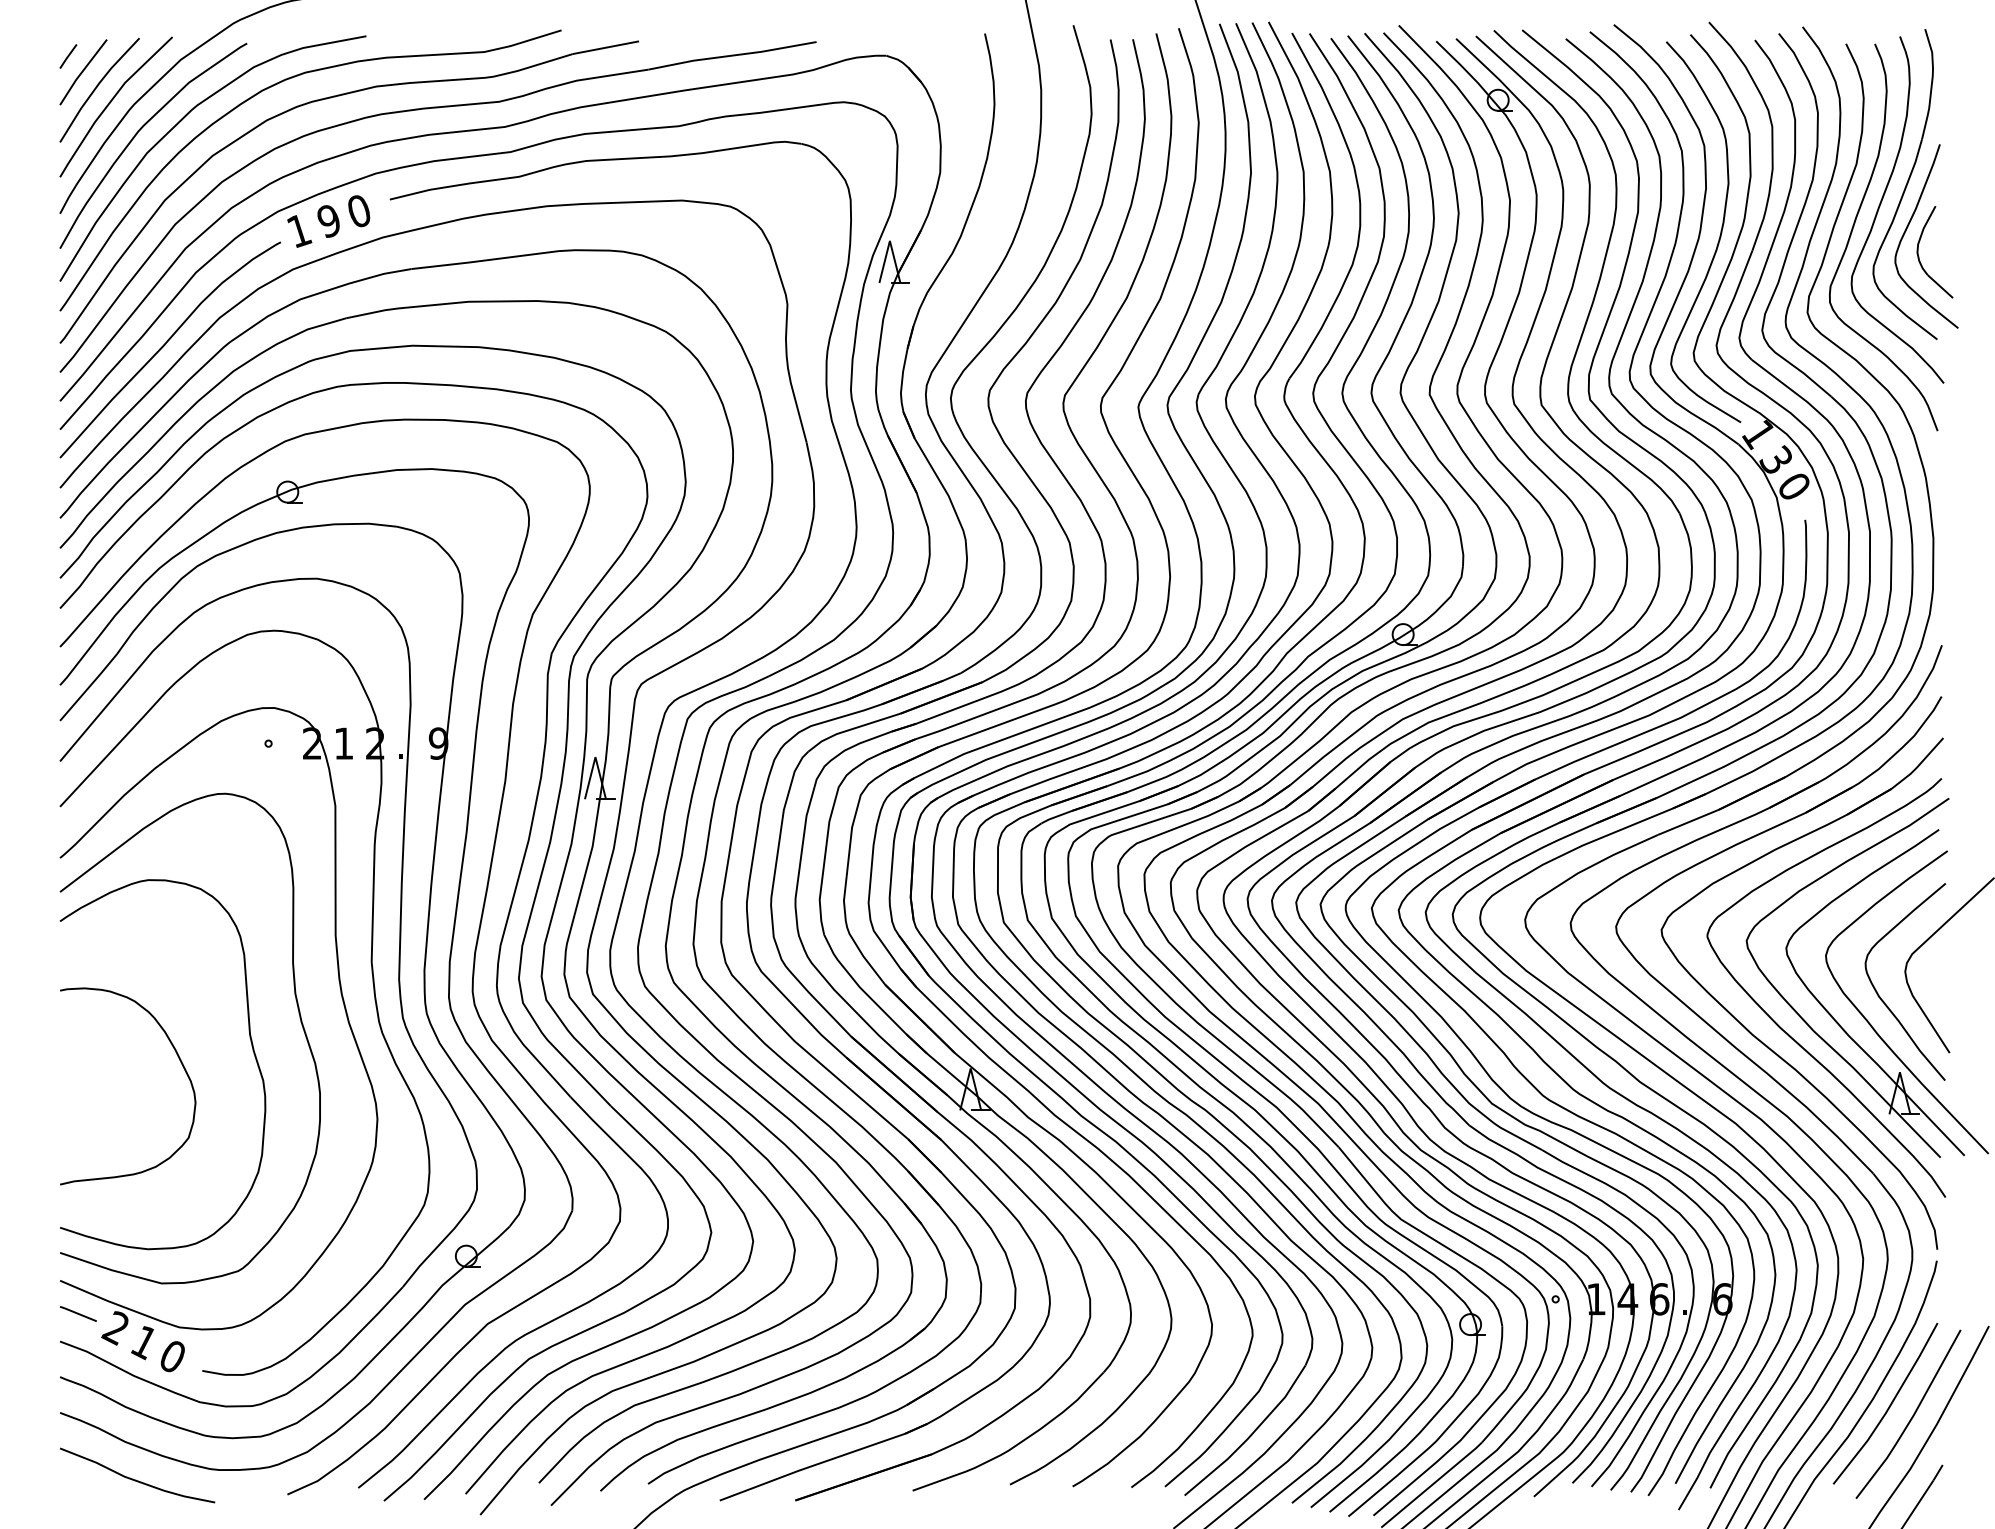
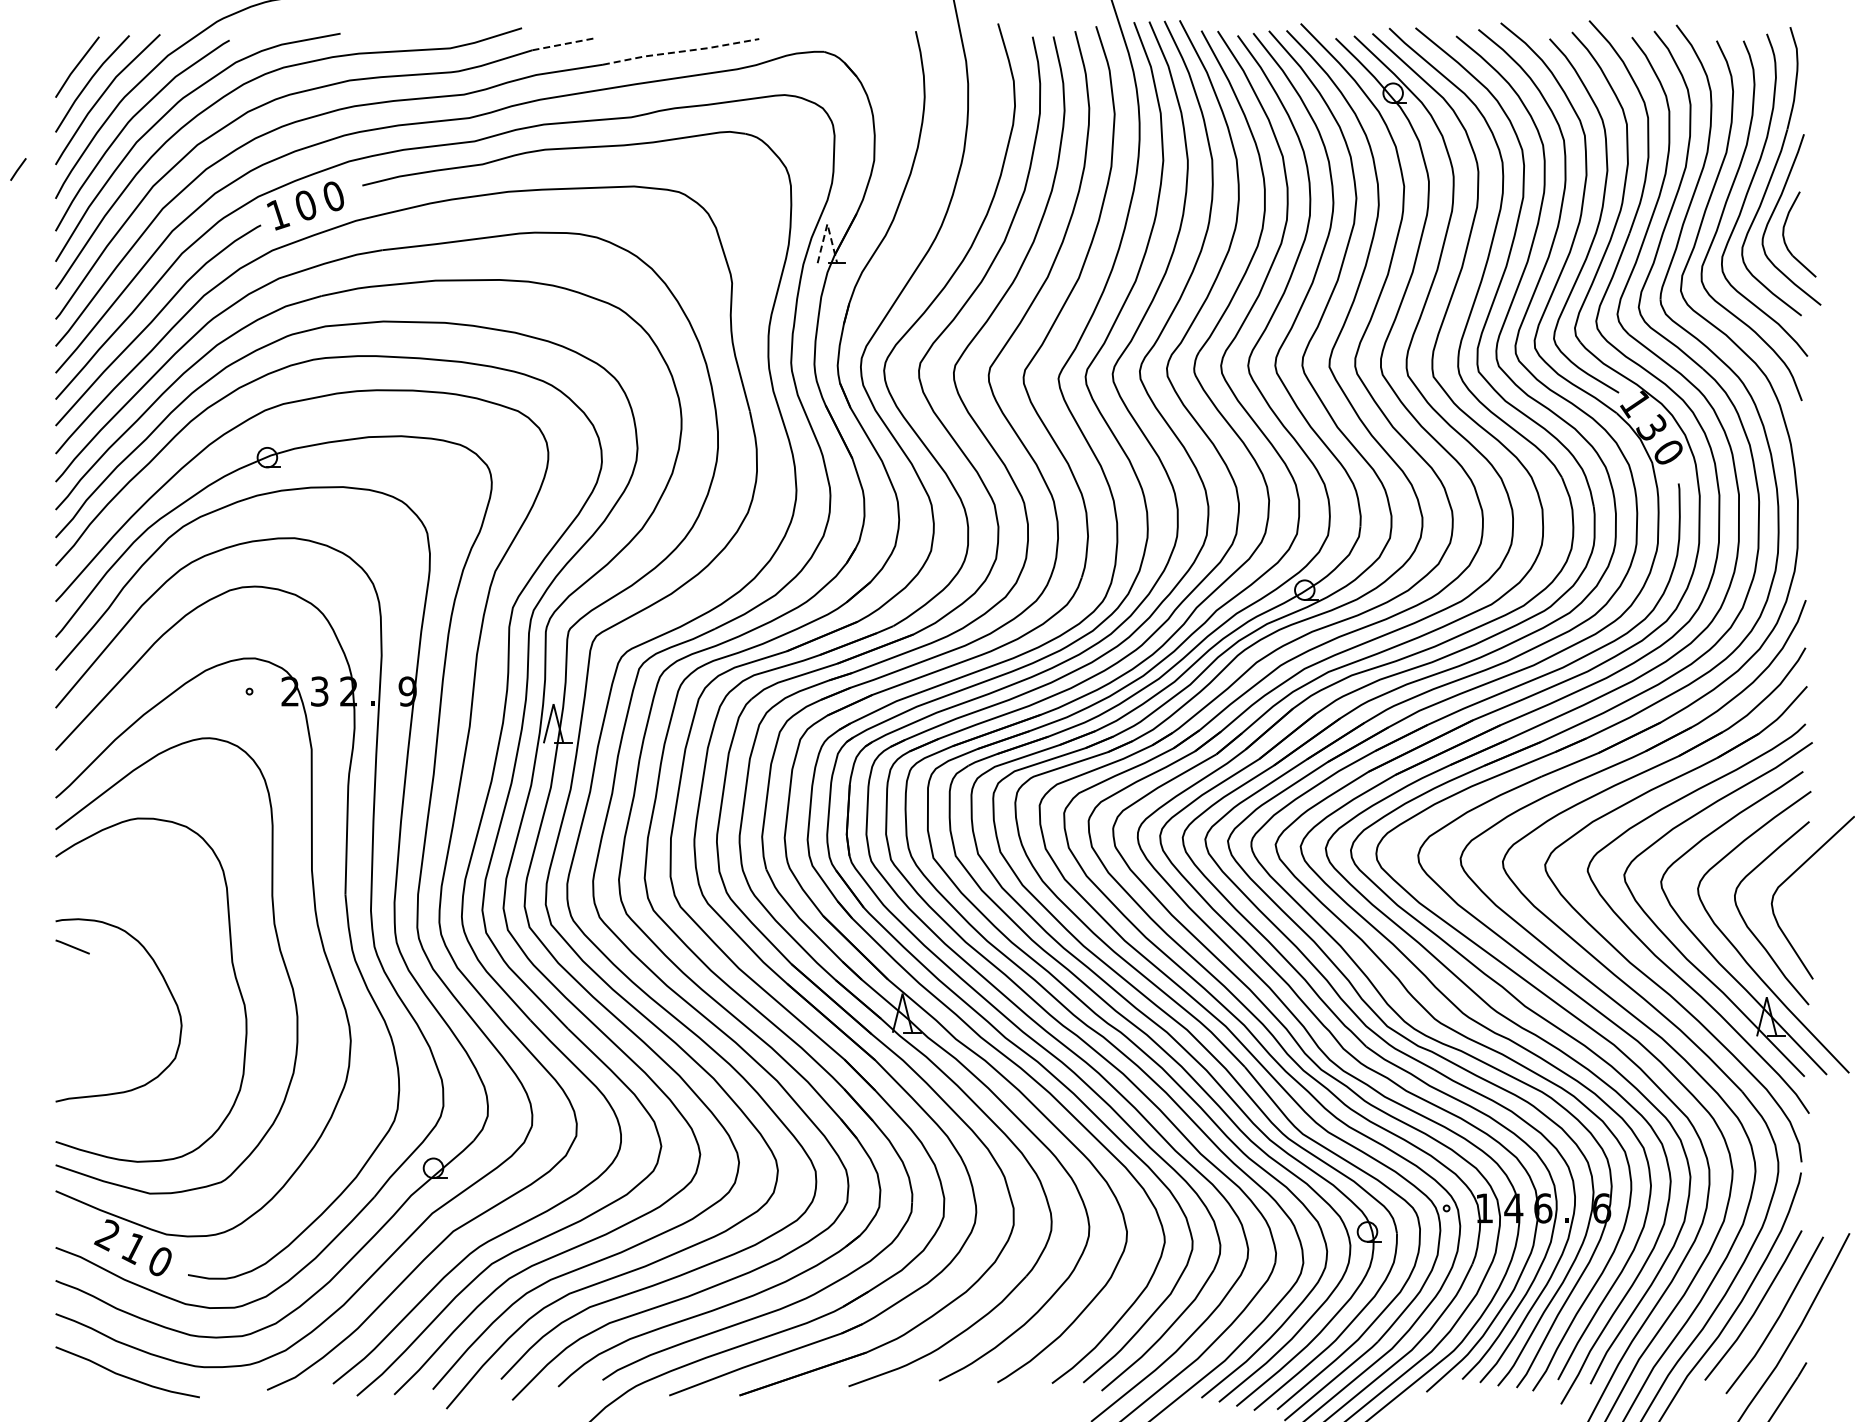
line: (606, 47) -> (563, 44), solid -> dashed
line: (731, 55) -> (680, 51), solid -> dashed
line: (68, 56) -> (18, 169), moved
text: (328, 220) -> (305, 205), 9 -> 0
line: (889, 241) -> (827, 224), solid -> dashed
text: (343, 743) -> (319, 691), 1 -> 3
line: (78, 1313) -> (72, 946), moved

